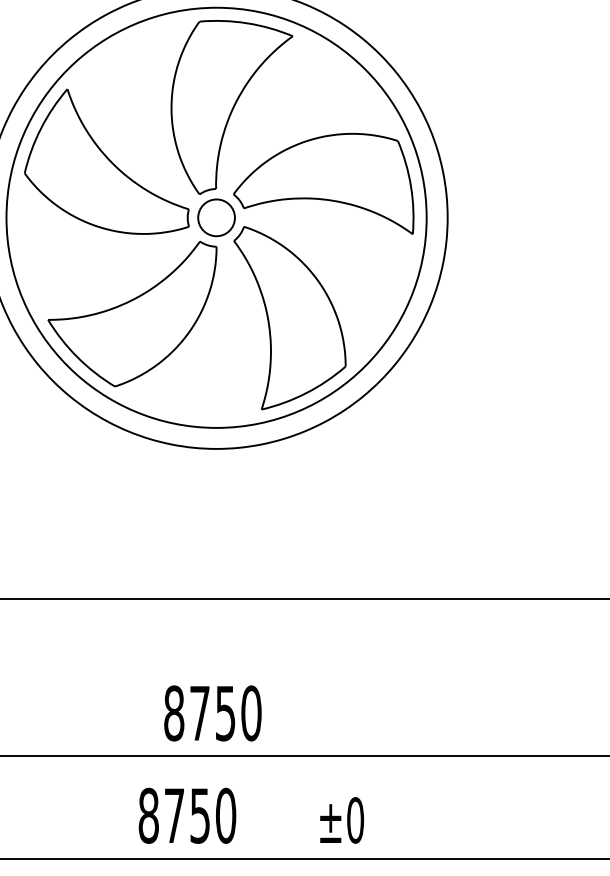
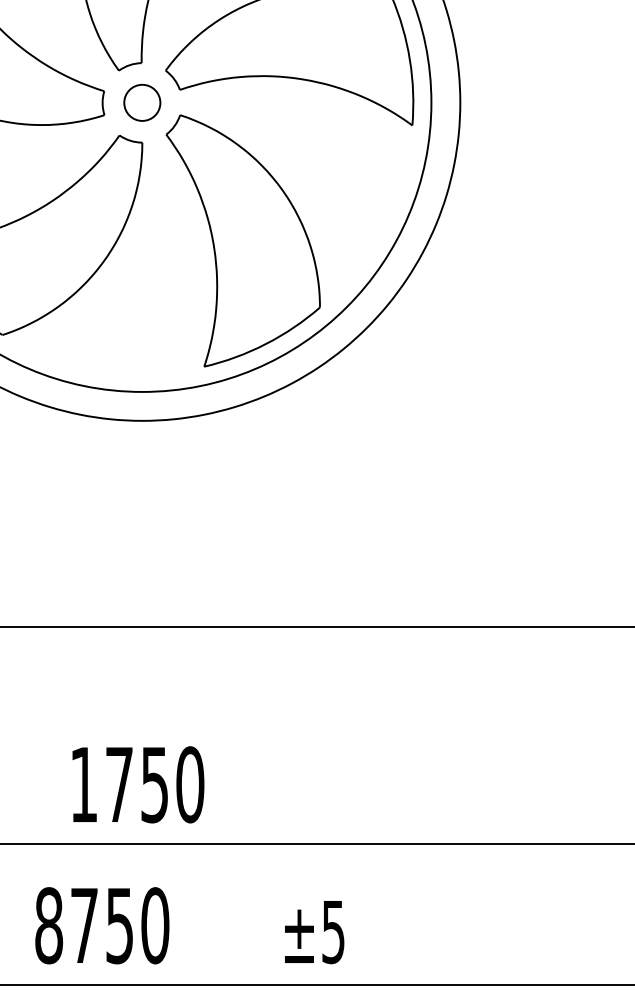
circle: (216, 217) -> (142, 102), size x0.71
text: (174, 713) -> (84, 784), 8750 -> 1750
text: (355, 820) -> (333, 932), ±0 -> ±5

